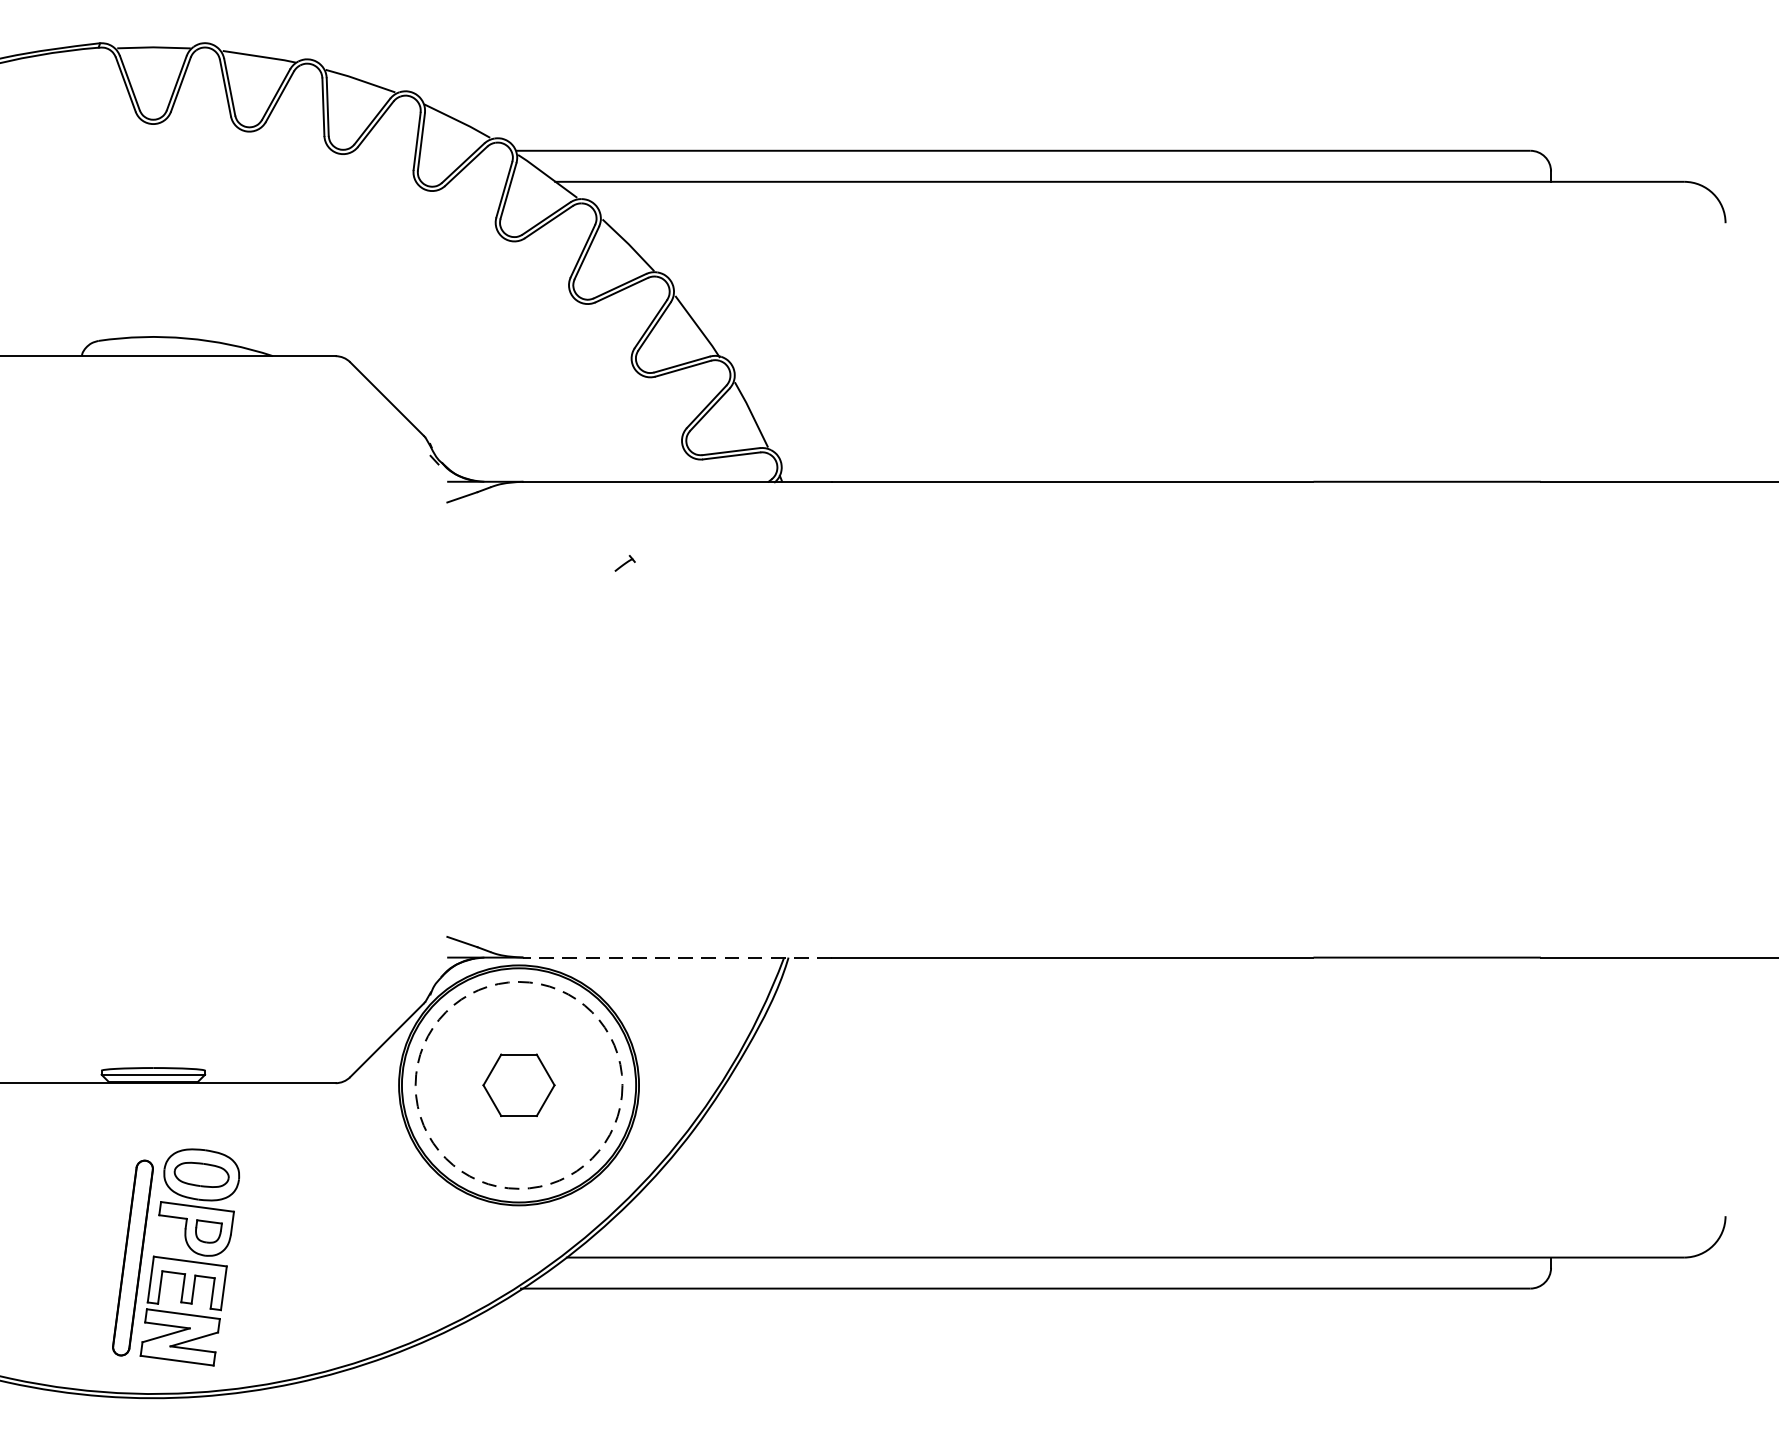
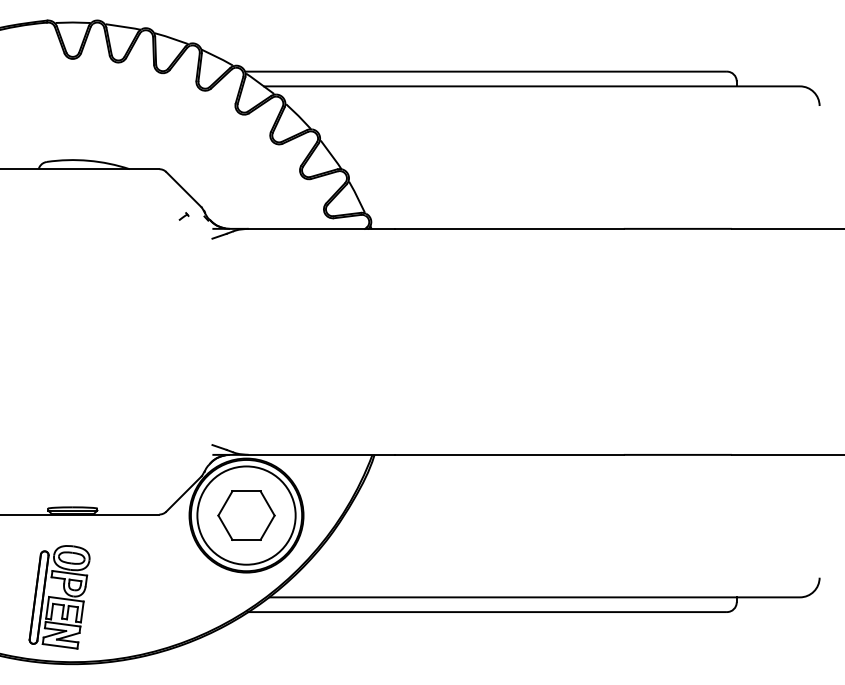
part: (624, 563) -> (183, 216), moved
line: (676, 956) -> (321, 454), dashed -> solid
circle: (518, 1085) -> (246, 515), dashed -> solid
part: (518, 1085) -> (246, 515), size x1.67
part: (175, 1257) -> (59, 597), moved

